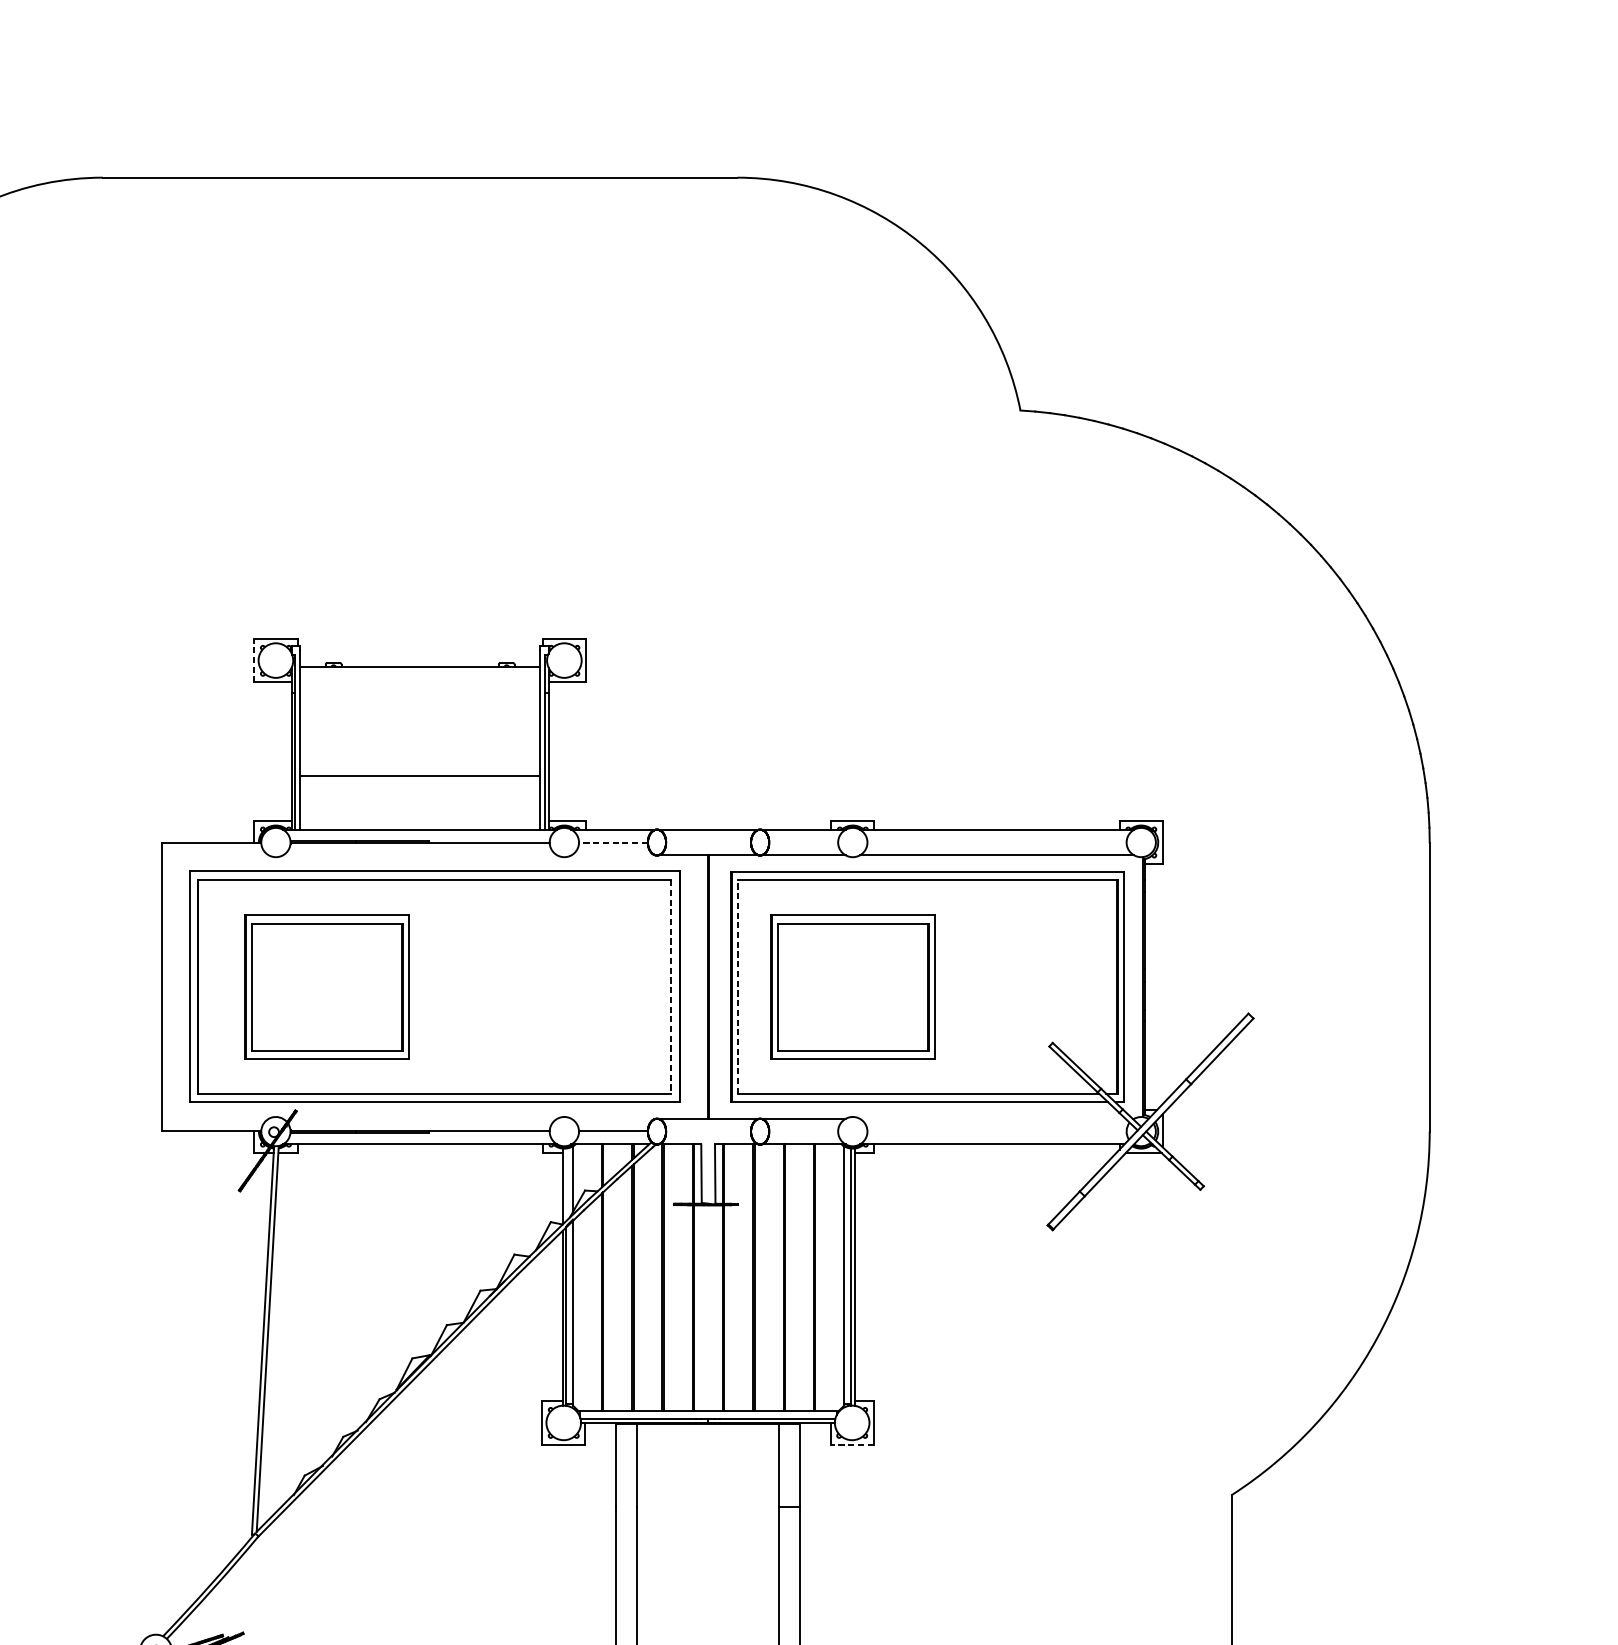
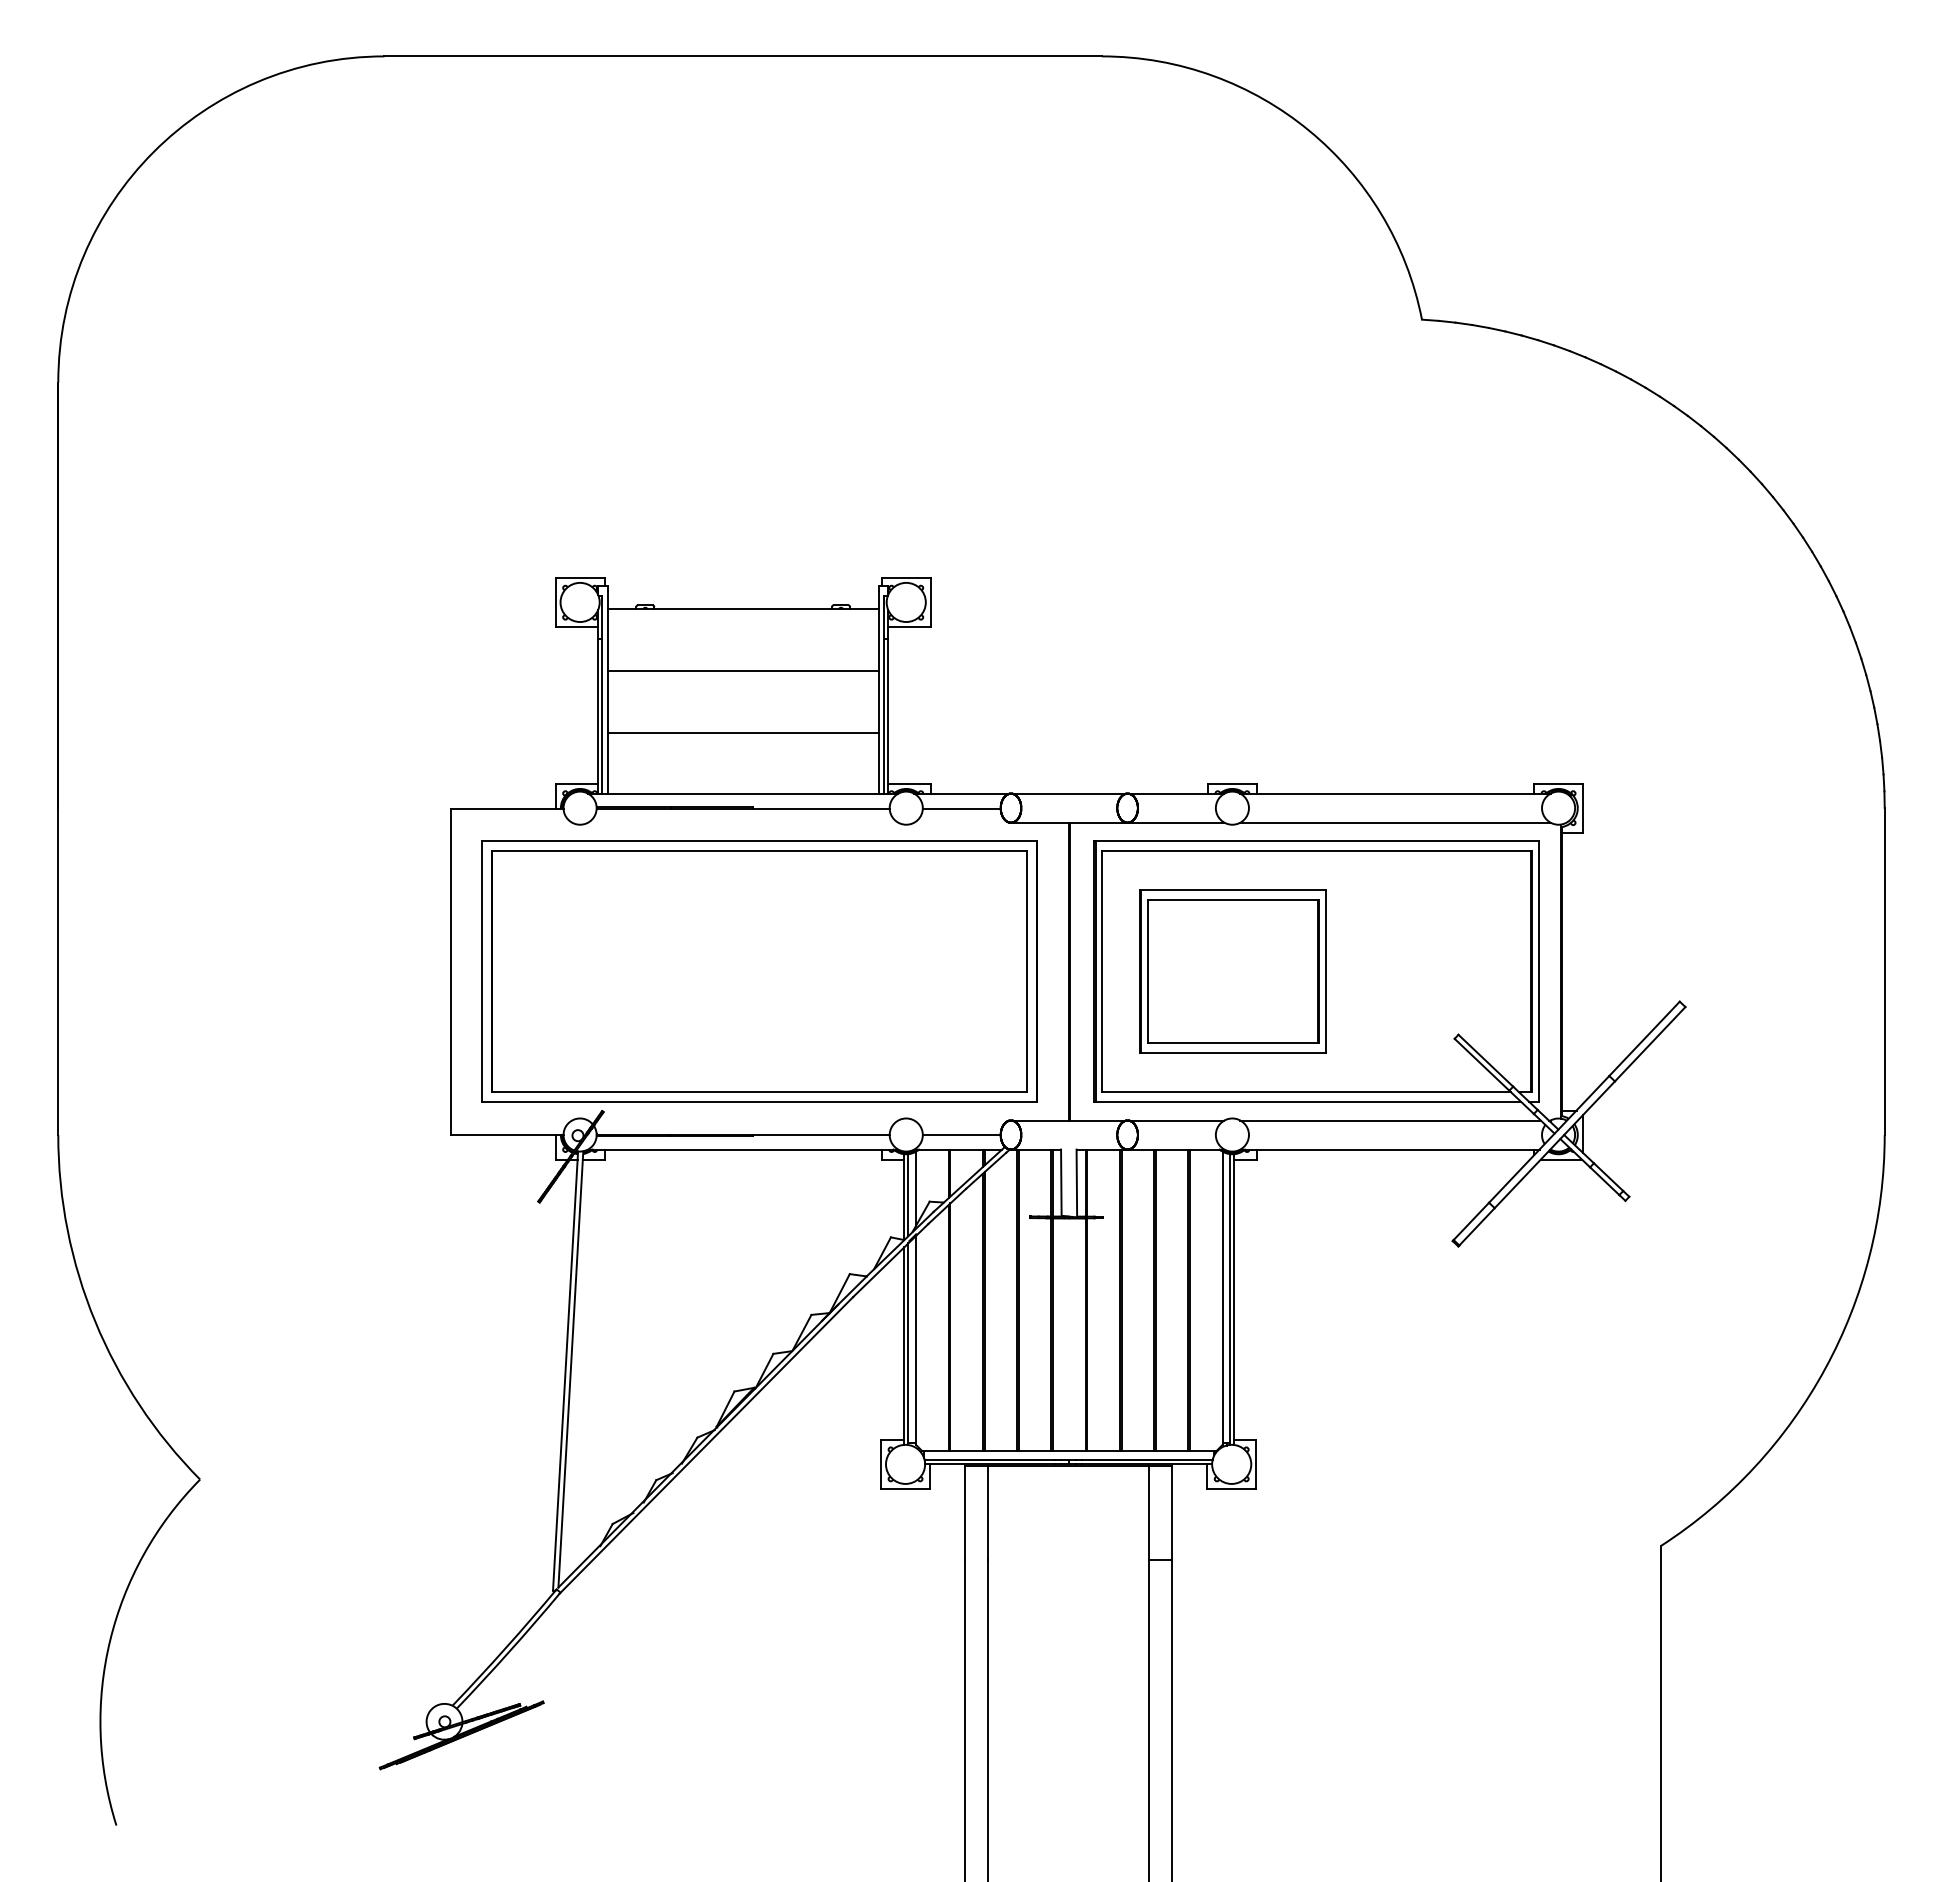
line: (254, 660) -> (555, 602), dashed -> solid
line: (419, 721) -> (742, 671), added
line: (613, 842) -> (961, 808), dashed -> solid
part: (326, 986) -> (637, 971), removed
line: (671, 986) -> (1027, 971), dashed -> solid
line: (737, 986) -> (1102, 971), dashed -> solid
line: (992, 1118) -> (1390, 1120), added
line: (566, 1185) -> (908, 1195), added
line: (852, 1444) -> (1231, 1488), dashed -> solid

